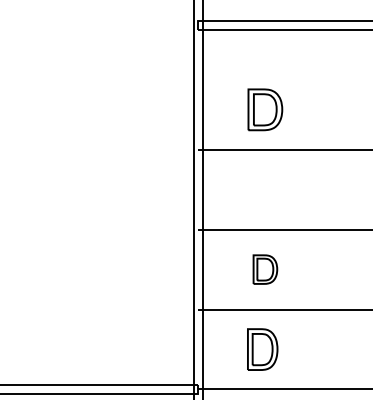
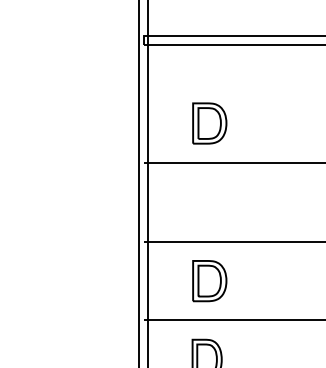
part: (265, 269) -> (209, 280), size x1.43

